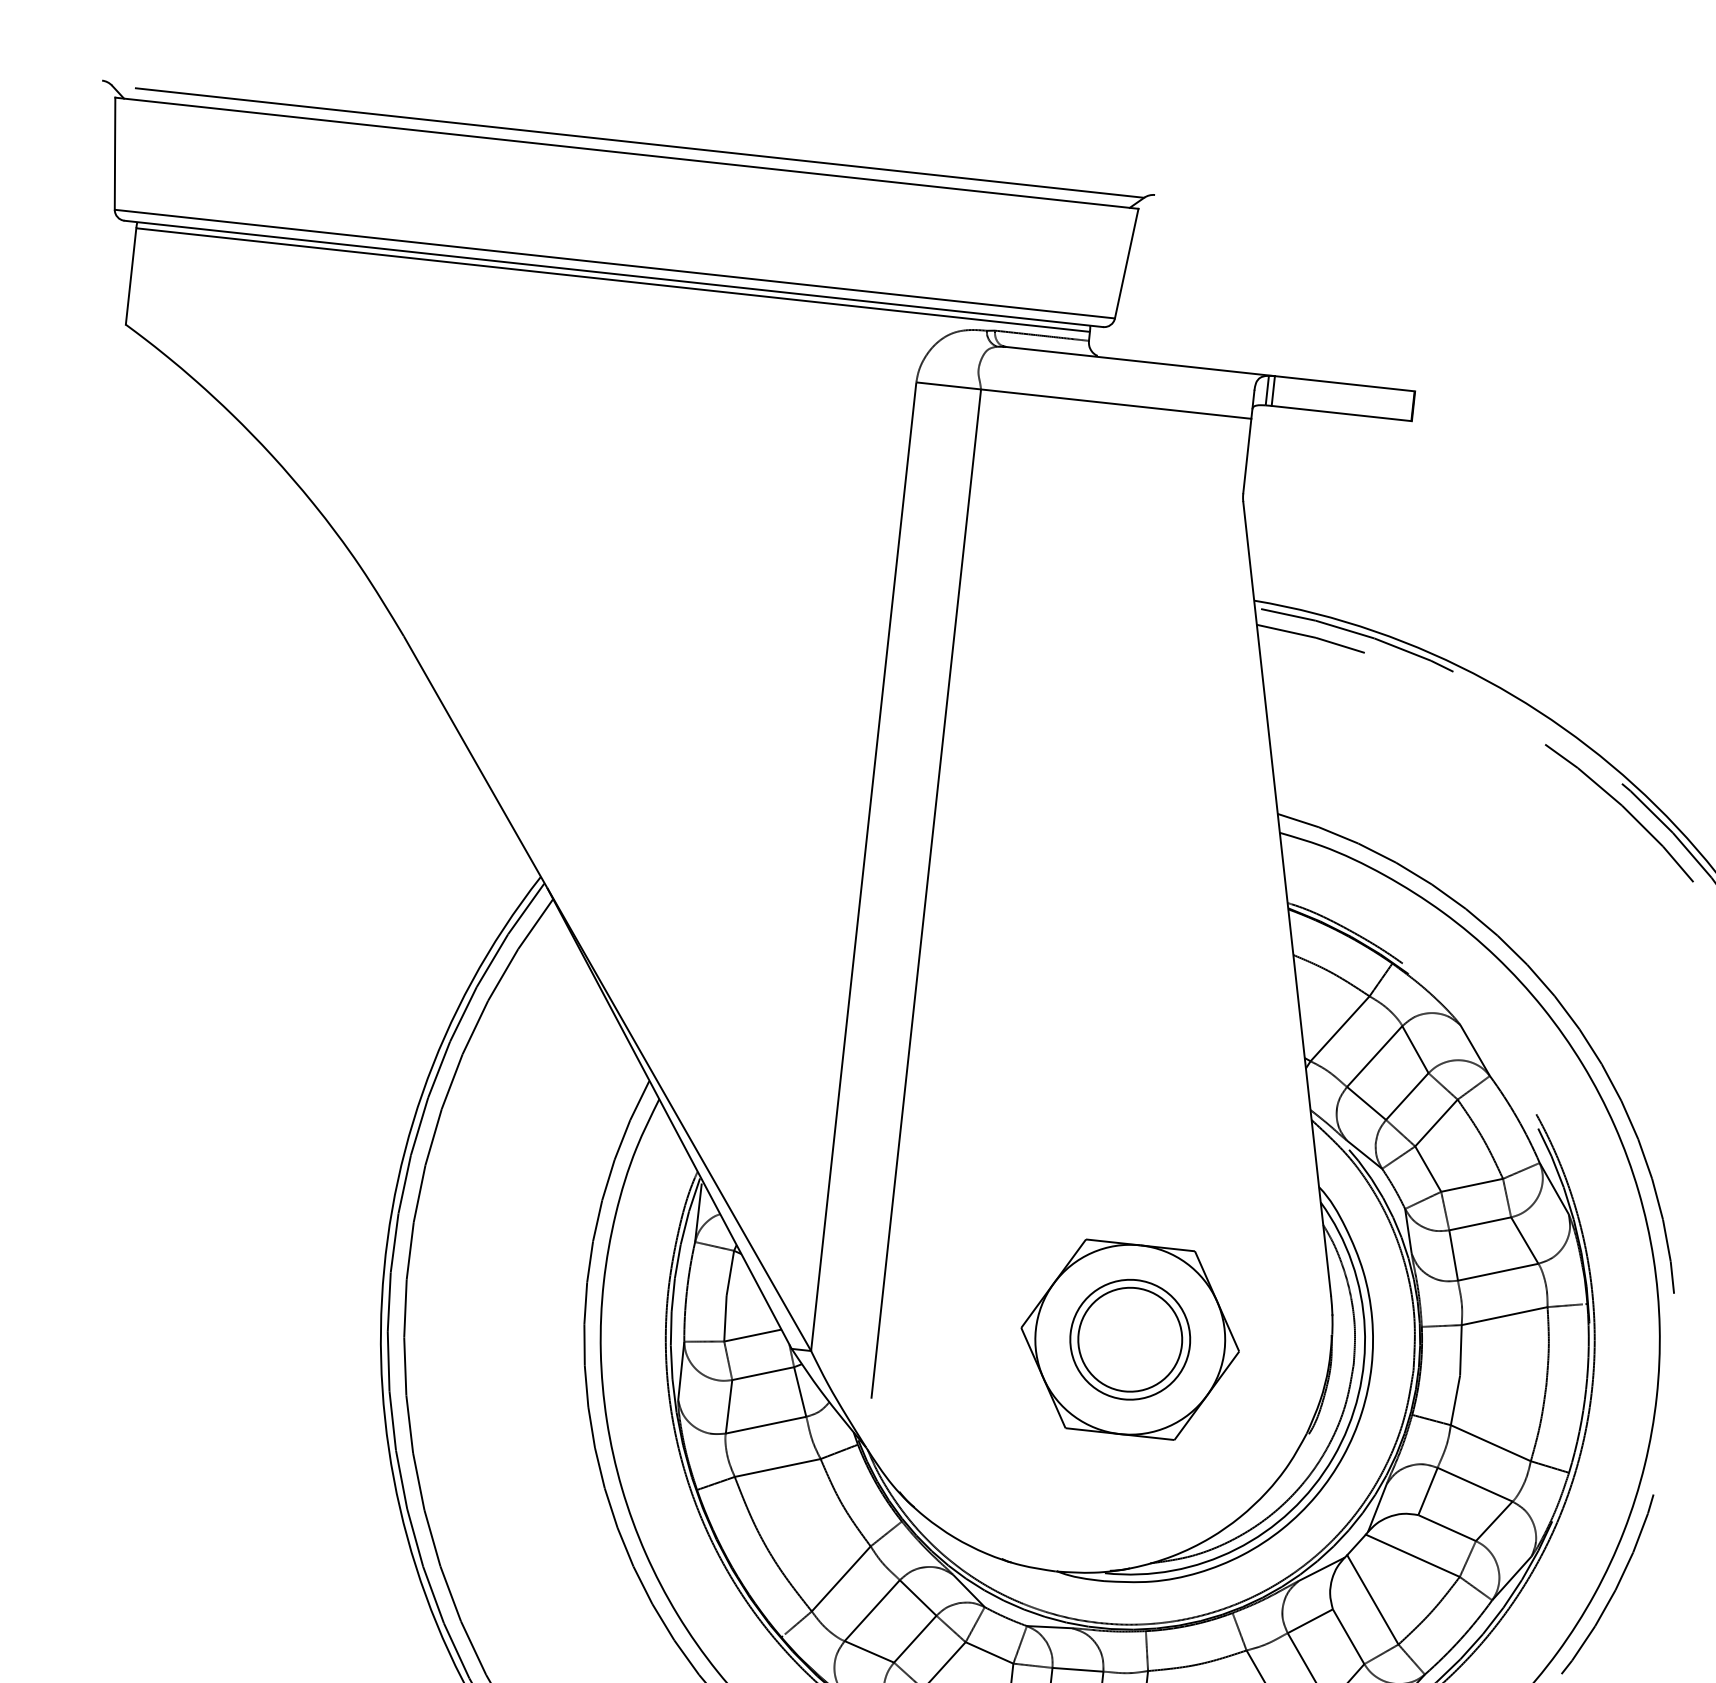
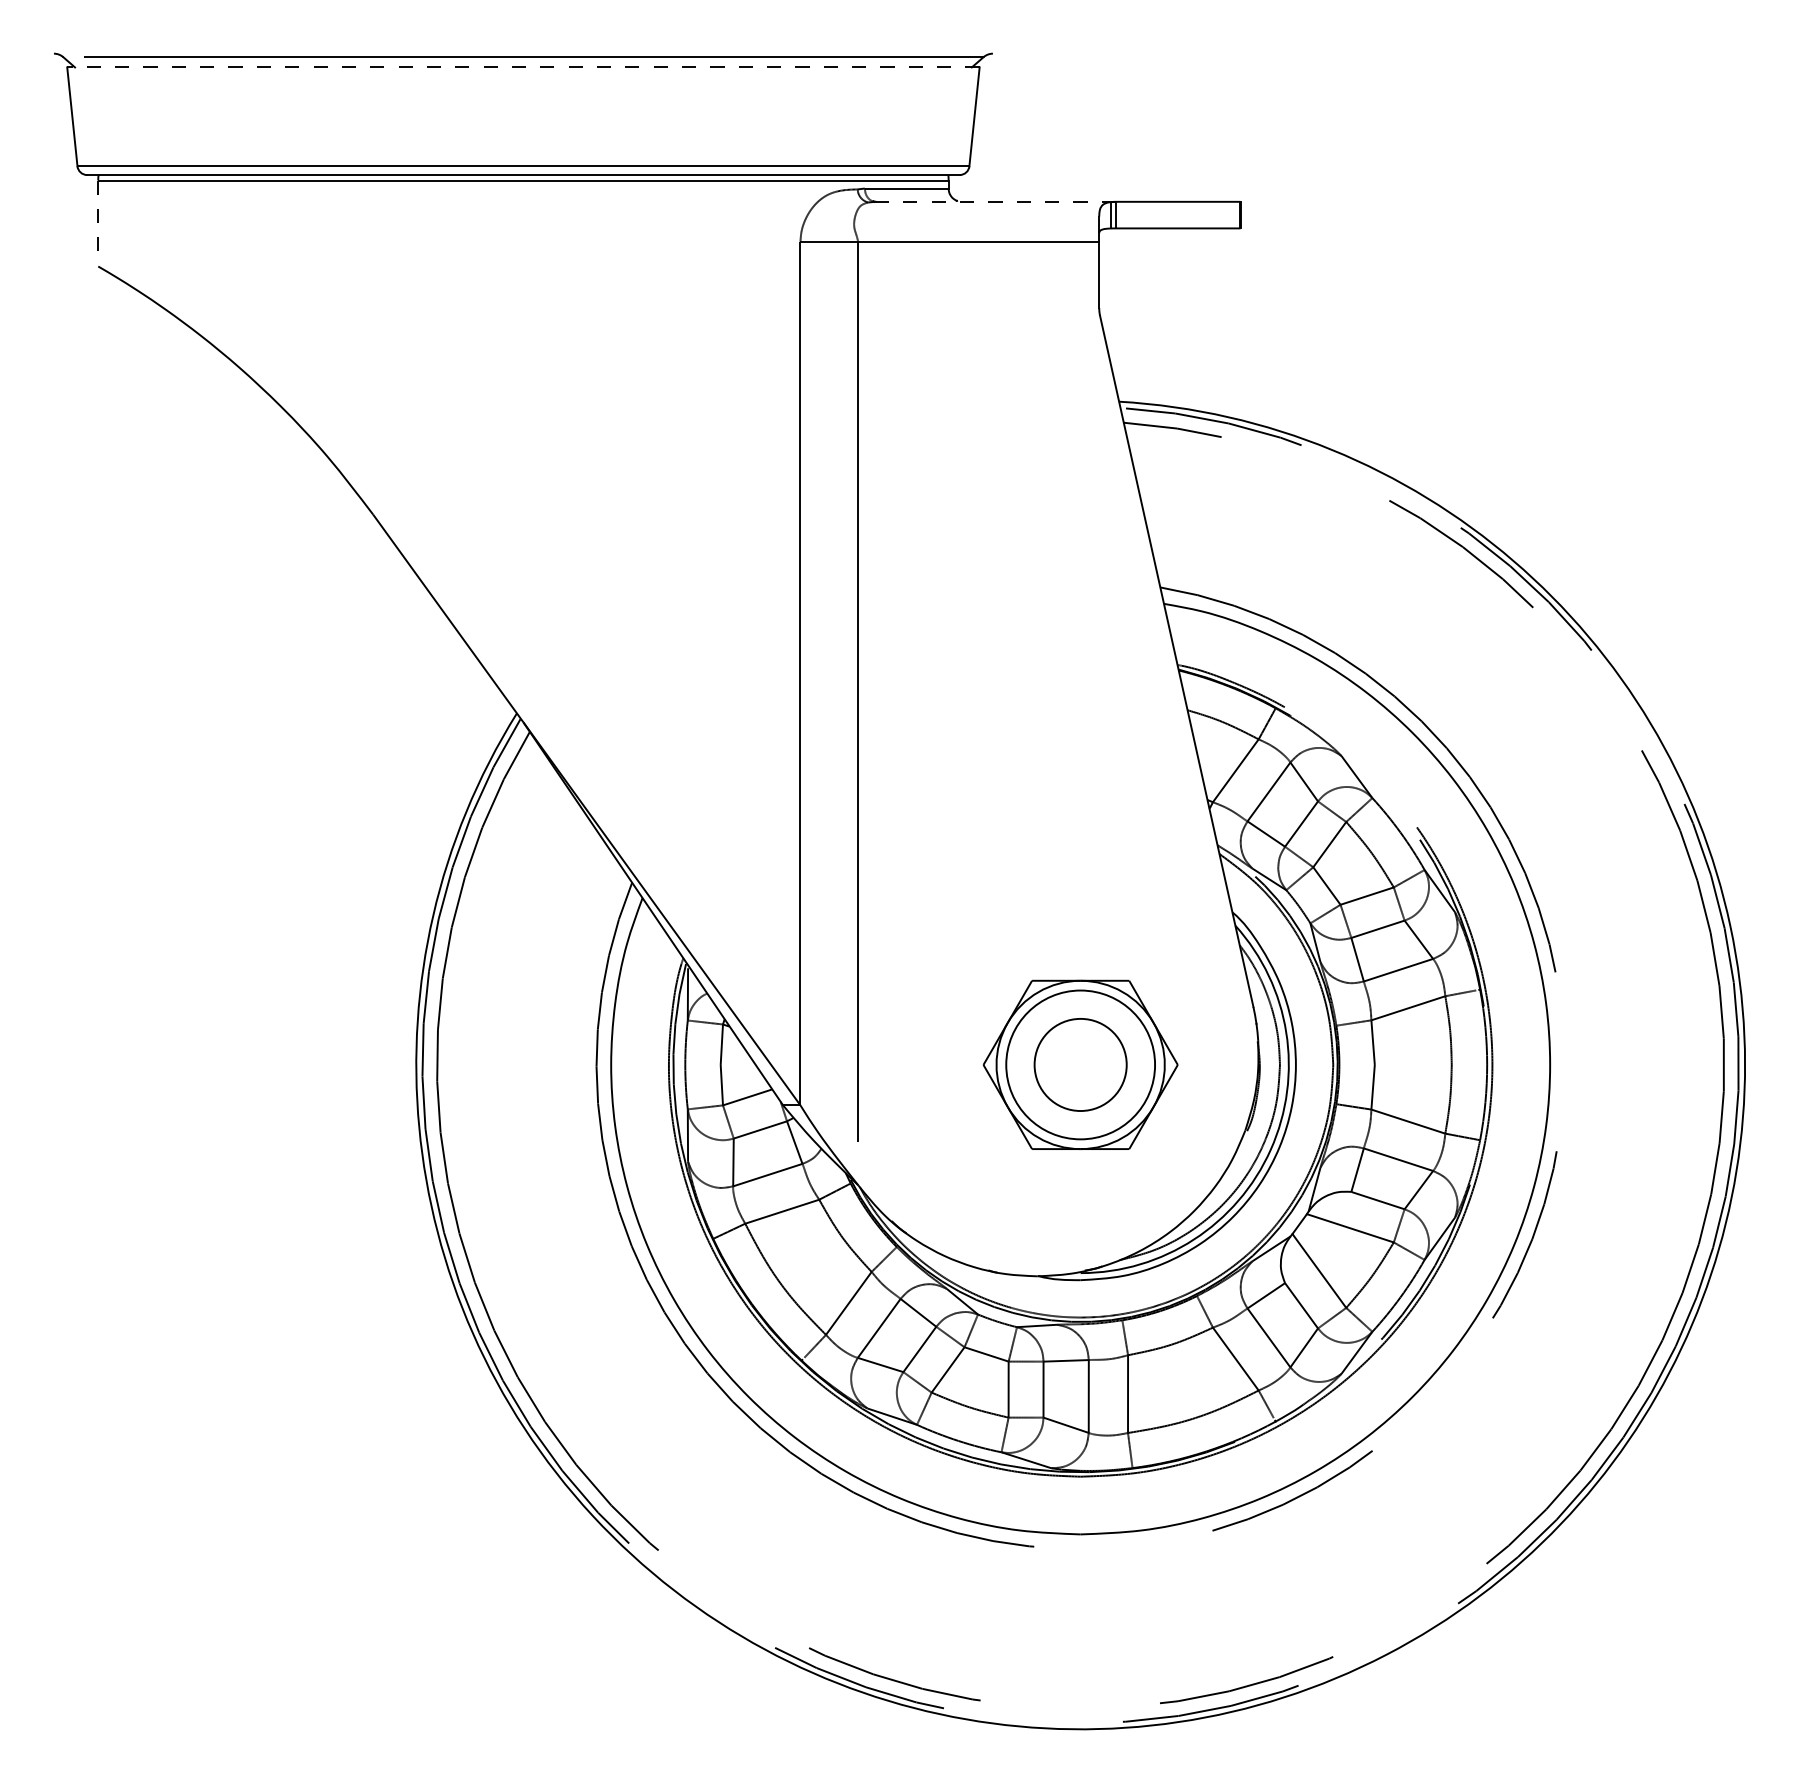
line: (625, 153) -> (522, 67), solid -> dashed
line: (131, 276) -> (98, 223), solid -> dashed
line: (1139, 361) -> (995, 201), solid -> dashed
circle: (1130, 1339) -> (1080, 1064), size x1.4

